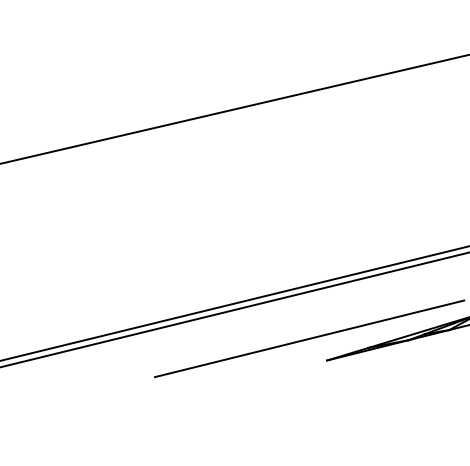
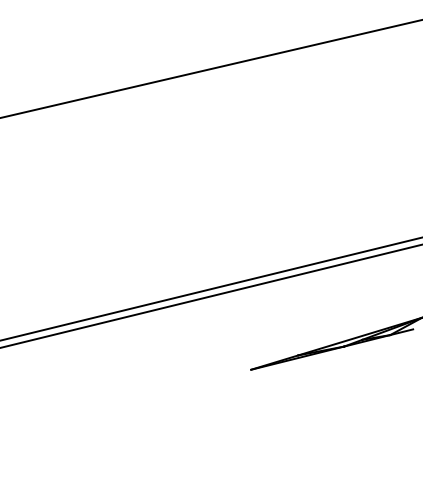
line: (309, 338) -> (231, 344), removed

